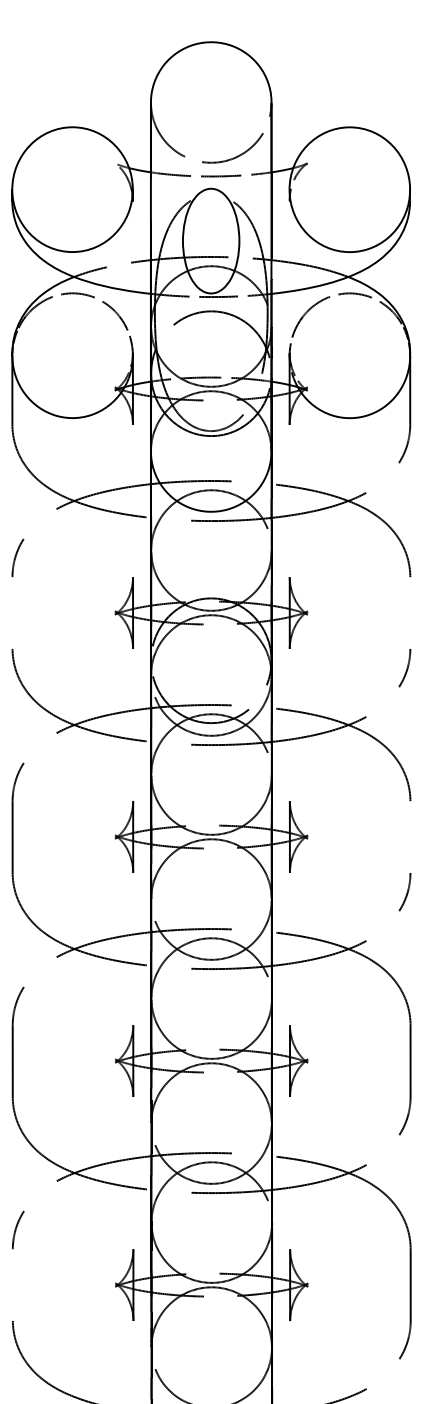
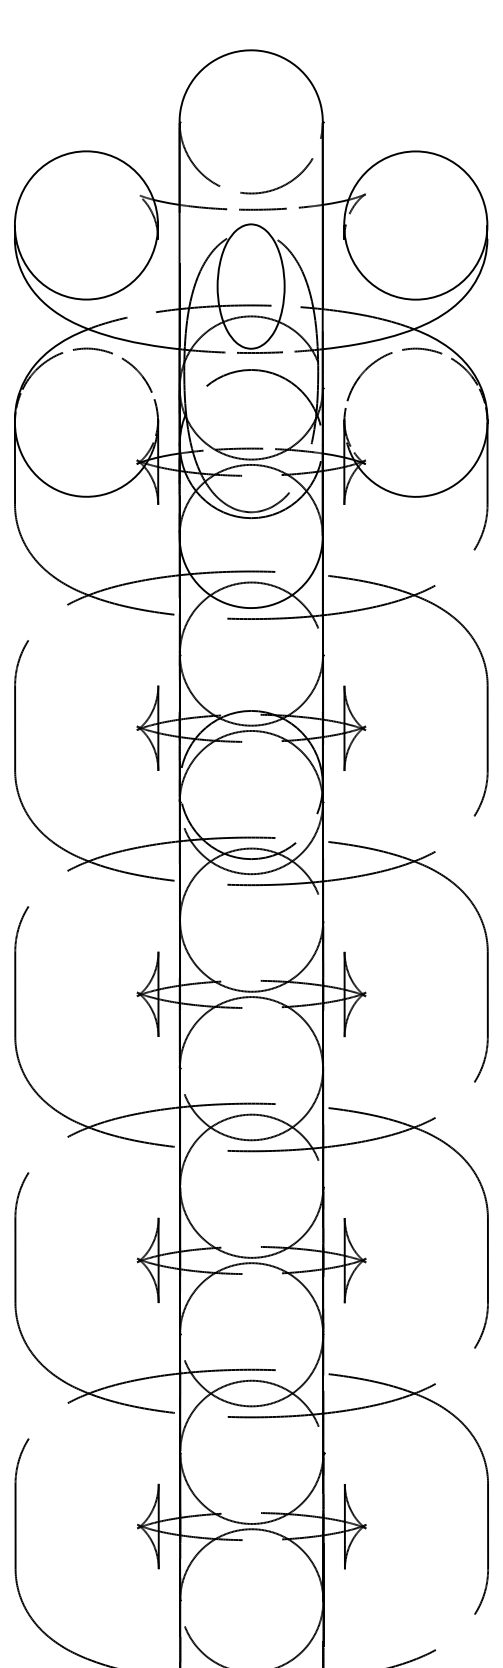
line: (12, 612) -> (15, 727), added
line: (410, 612) -> (487, 727), added
line: (410, 837) -> (487, 994), added
line: (12, 1285) -> (15, 1526), added

